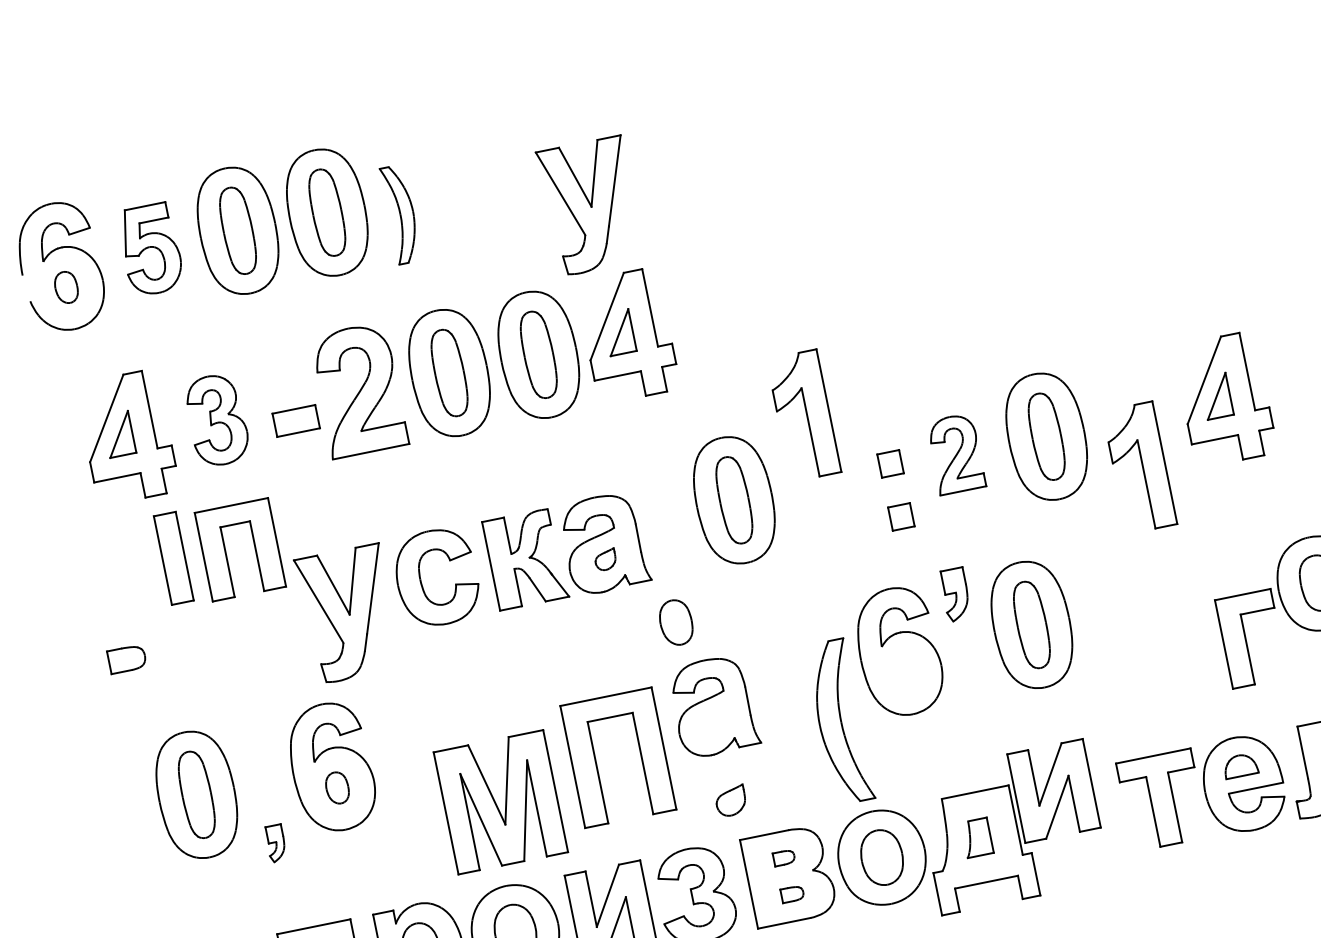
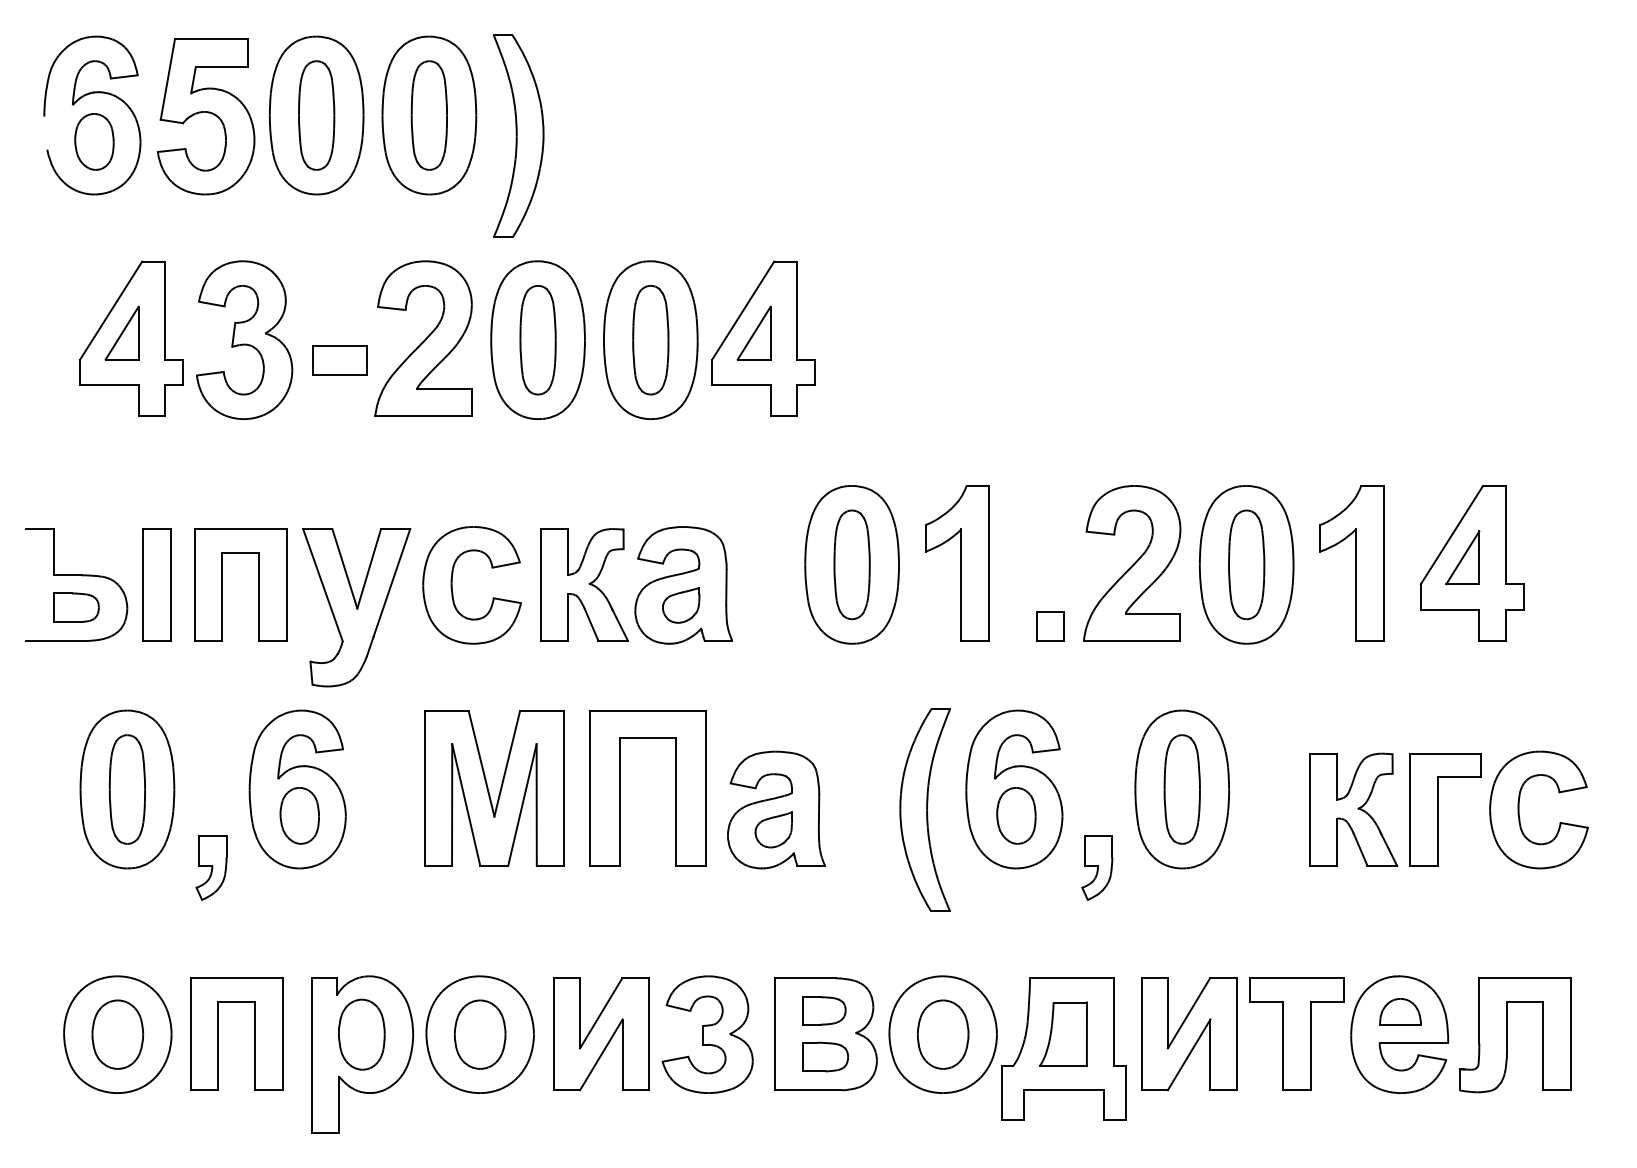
part: (590, 206) -> (750, 172), removed
part: (401, 214) -> (518, 135), size x1.67
part: (151, 249) -> (206, 116), size x1.43
part: (66, 287) -> (94, 141), size x1.43
part: (804, 415) -> (957, 563), moved
part: (217, 419) -> (244, 339), size x1.43
part: (956, 454) -> (1132, 563), size x1.67
part: (890, 464) -> (1050, 559), removed
part: (1139, 467) -> (1351, 563), moved
part: (225, 552) -> (222, 584), moved
part: (173, 558) -> (156, 584), moved
part: (605, 559) -> (681, 605), size x1.43
part: (955, 594) -> (1097, 867), moved
part: (1170, 613) -> (1353, 809), added
part: (676, 622) -> (1016, 815), moved
part: (122, 633) -> (76, 575), added
part: (1246, 639) -> (1438, 809), moved
part: (839, 721) -> (924, 809), moved
part: (596, 762) -> (620, 788), moved
part: (337, 787) -> (299, 815), size x1.43
part: (1054, 791) -> (1189, 1034), moved
part: (730, 800) -> (773, 829), moved
part: (500, 802) -> (494, 788), moved
part: (977, 837) -> (1063, 1033), size x1.43
part: (275, 843) -> (211, 867), size x1.43
part: (784, 857) -> (824, 1010), size x1.67
part: (792, 893) -> (825, 1056), size x1.67

